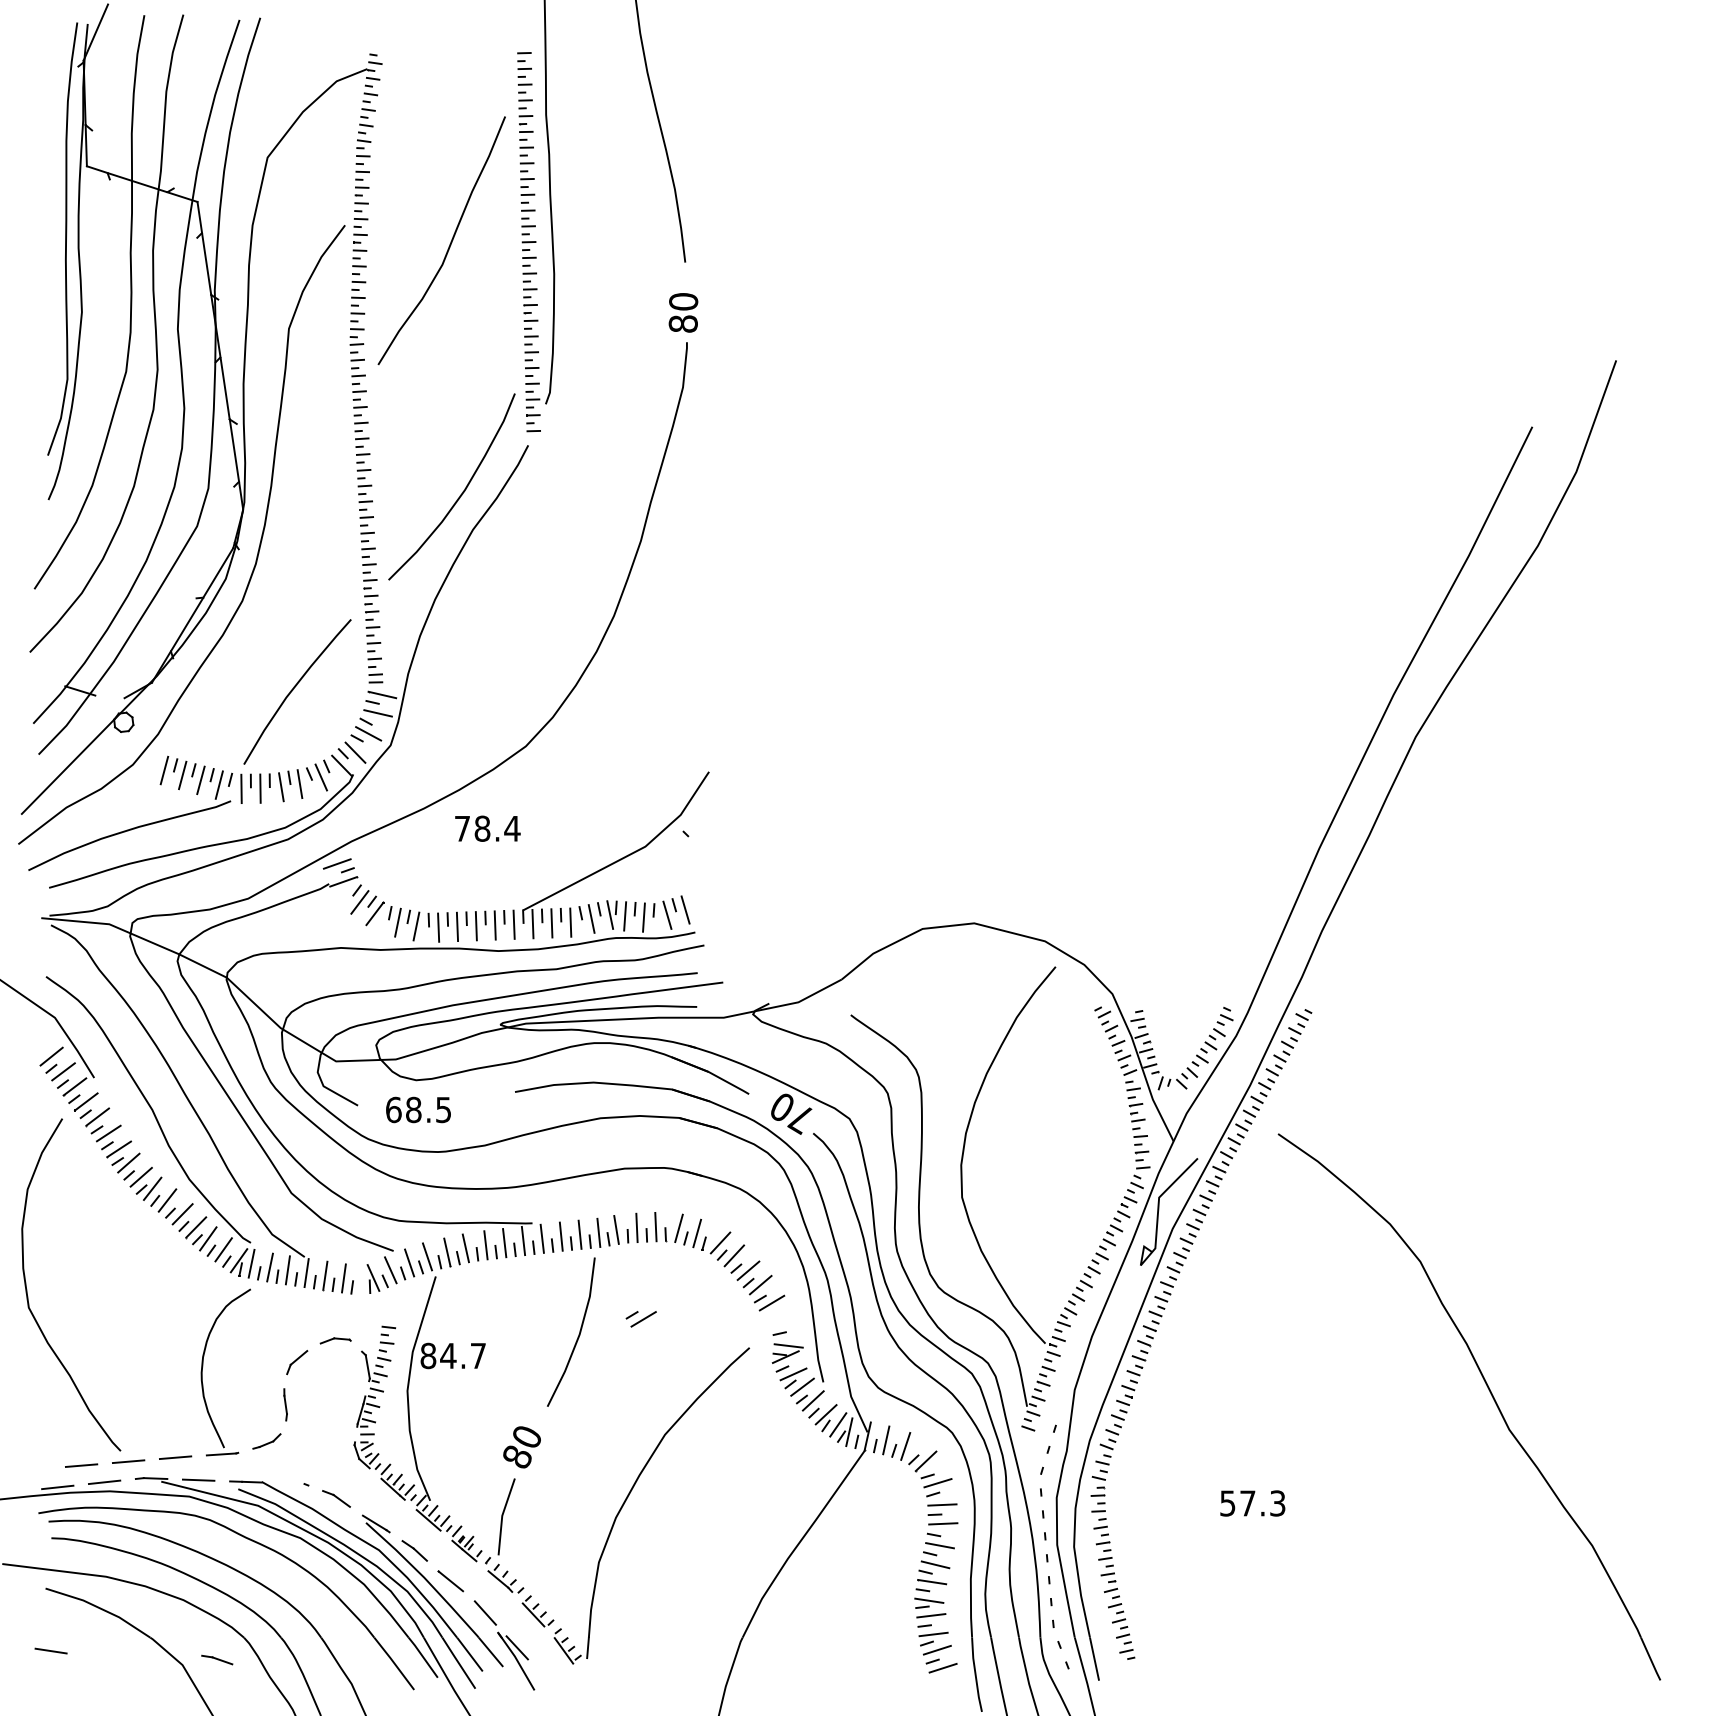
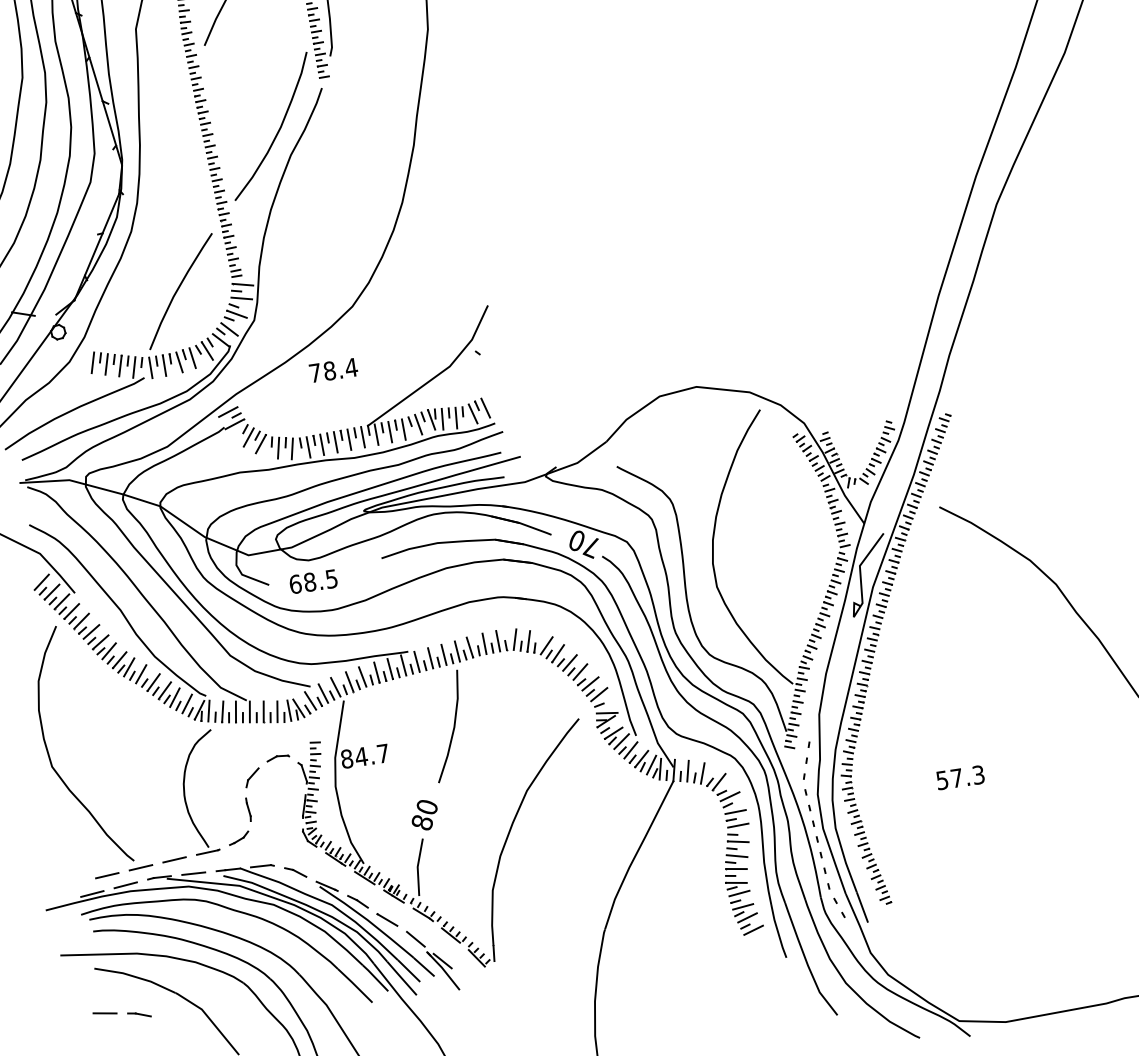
line: (359, 1279) -> (288, 710), added
part: (640, 1319) -> (596, 695), moved
line: (290, 1483) -> (260, 866), added
part: (217, 1659) -> (139, 1014), moved

